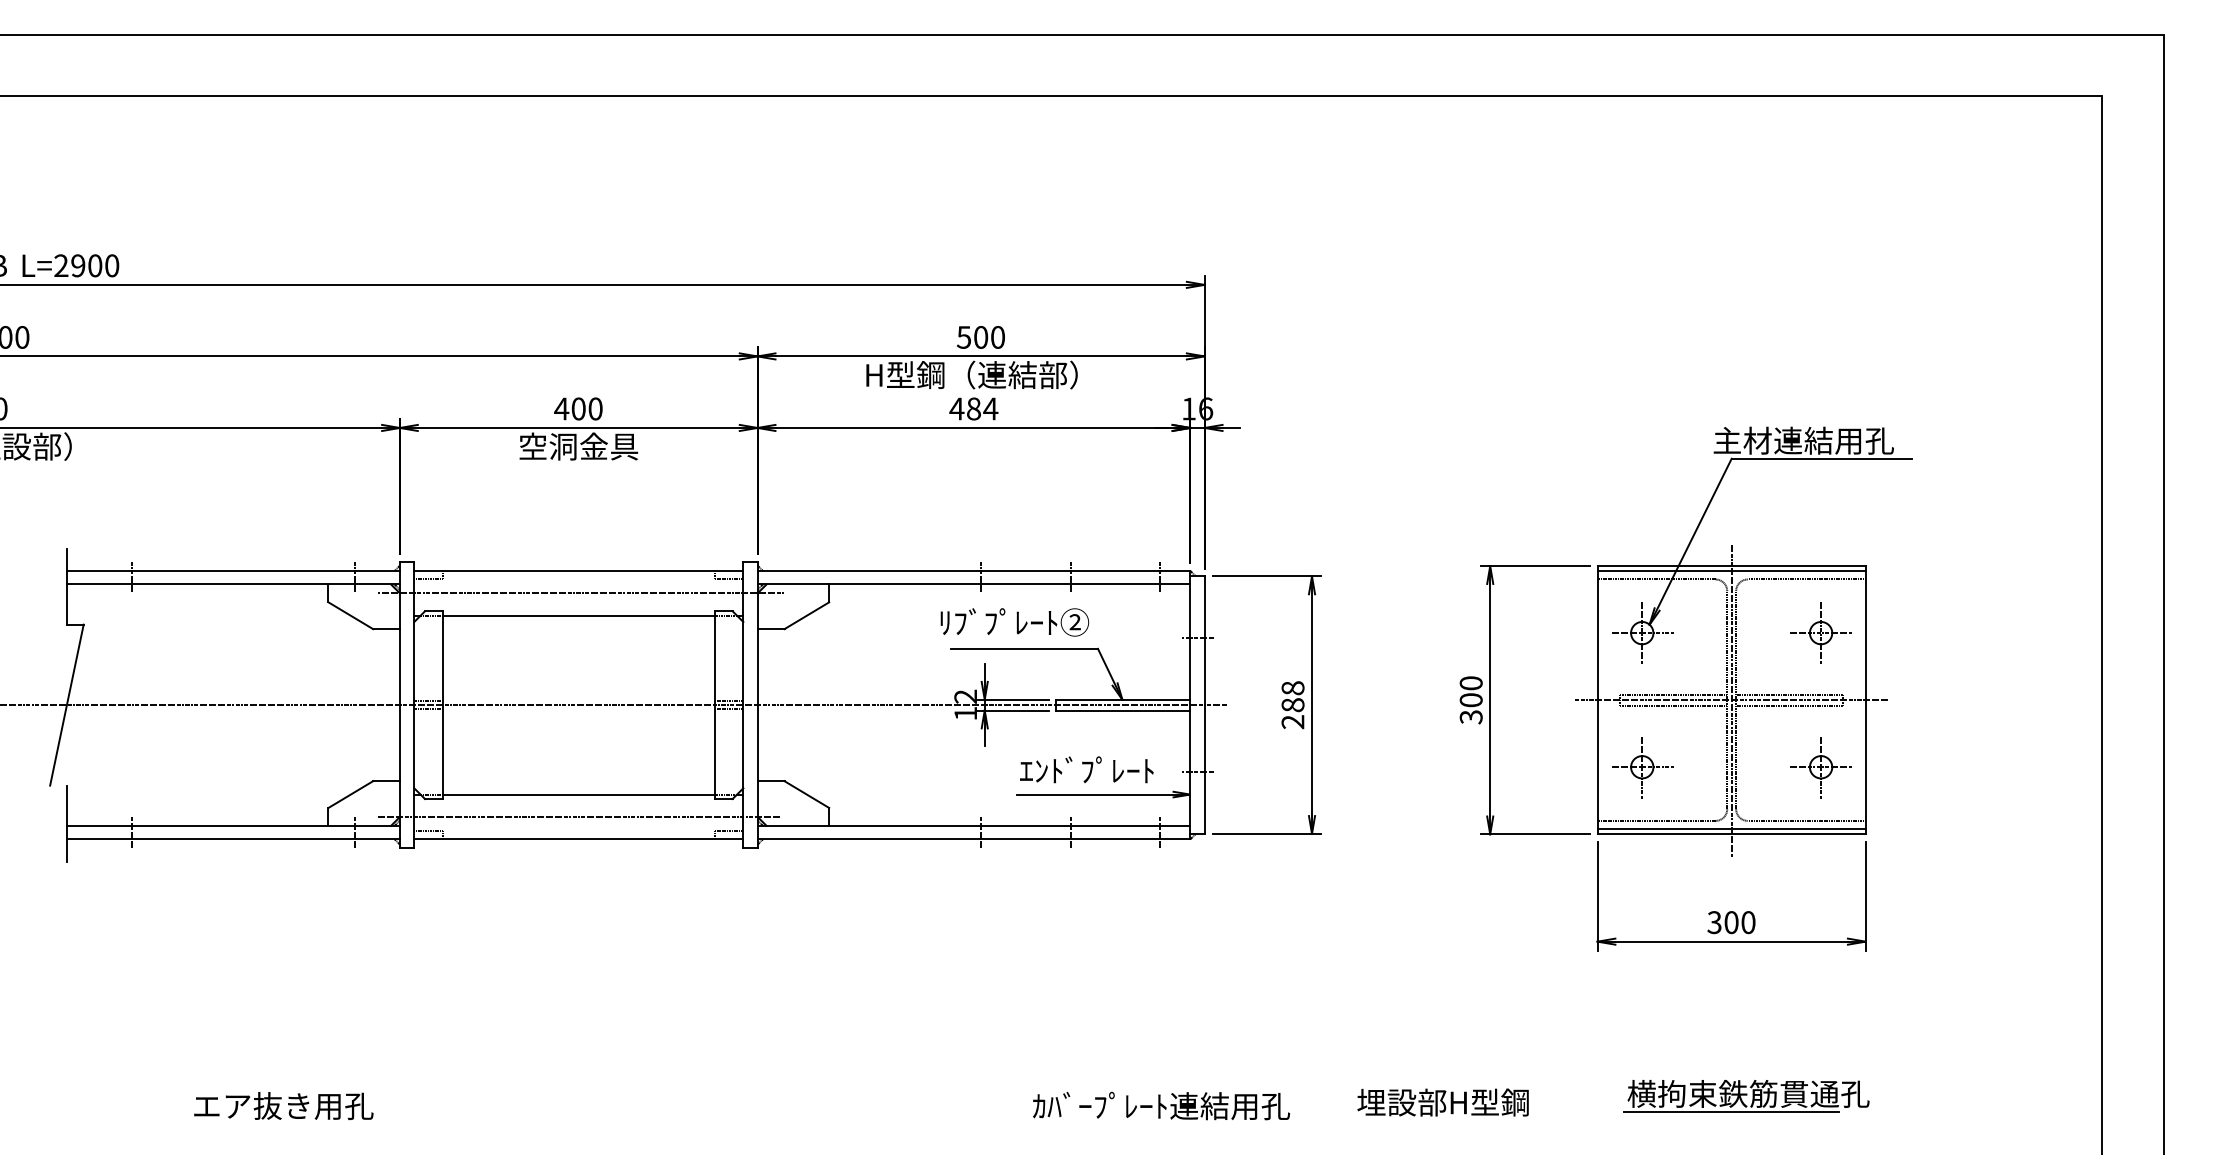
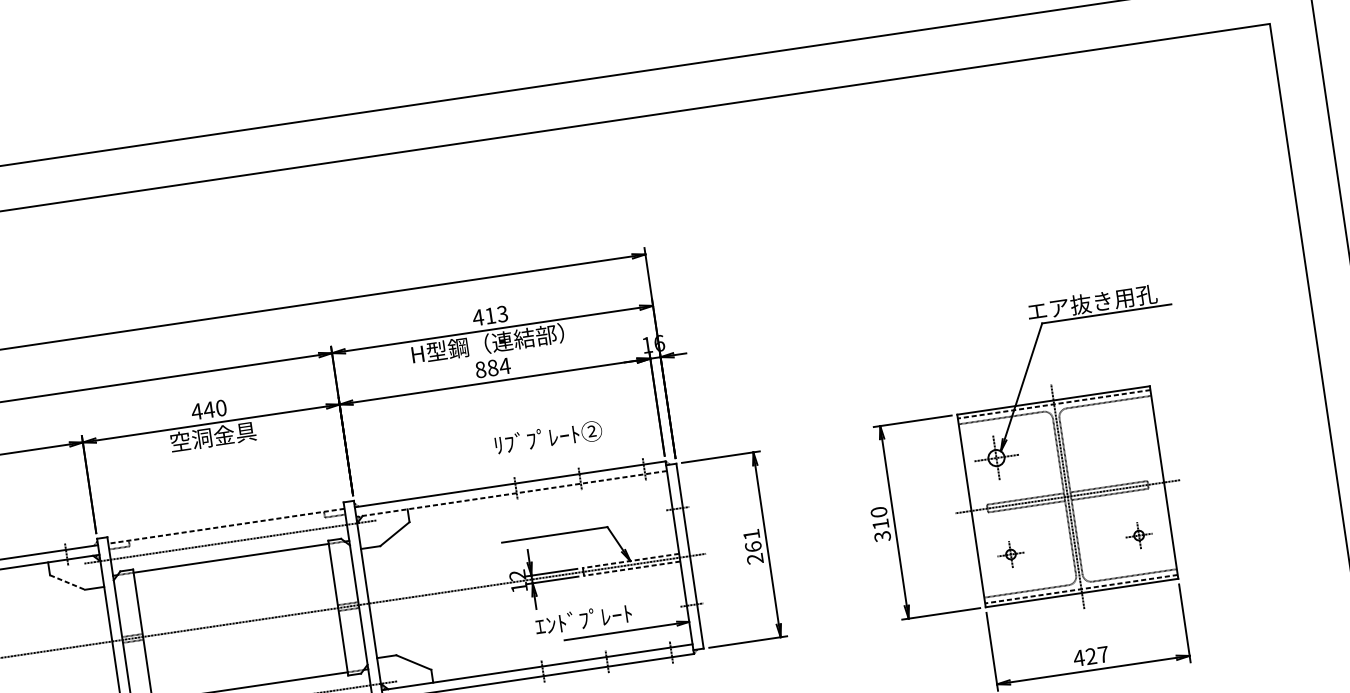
text: (980, 337) -> (490, 316), 500 -> 413
text: (578, 408) -> (209, 409), 400 -> 440
text: (956, 408) -> (480, 369), 484 -> 884
text: (1772, 440) -> (1069, 305), 主材連結用孔 -> エア抜き用孔
line: (578, 571) -> (226, 526), solid -> dashed
line: (1731, 571) -> (1054, 404), solid -> dashed
line: (973, 584) -> (511, 494), solid -> dashed
line: (351, 615) -> (67, 582), solid -> dashed
text: (1014, 622) -> (548, 437), moved
part: (1820, 632) -> (1124, 438), removed
text: (1292, 696) -> (752, 540), 288 -> 261
line: (1122, 699) -> (630, 560), solid -> dashed
text: (1470, 700) -> (880, 524), 300 -> 310
line: (1122, 710) -> (631, 568), solid -> dashed
part: (1642, 767) -> (1010, 554), size x0.6
part: (1820, 767) -> (1138, 535), size x0.6
text: (1086, 769) -> (583, 619), moved
line: (1731, 828) -> (1081, 588), solid -> dashed
text: (1730, 922) -> (1090, 656), 300 -> 427

